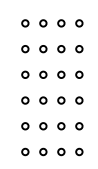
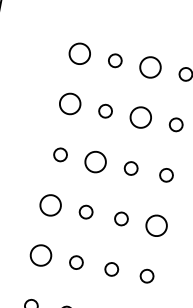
circle: (25, 23) -> (80, 54), size x1.6
circle: (61, 23) -> (150, 67), size x1.6
circle: (25, 49) -> (70, 105), size x1.6
circle: (61, 49) -> (141, 118), size x1.6
circle: (43, 74) -> (96, 161), size x1.6
circle: (25, 100) -> (51, 205), size x1.6
circle: (79, 100) -> (157, 225), size x1.6
circle: (25, 126) -> (41, 256), size x1.6

